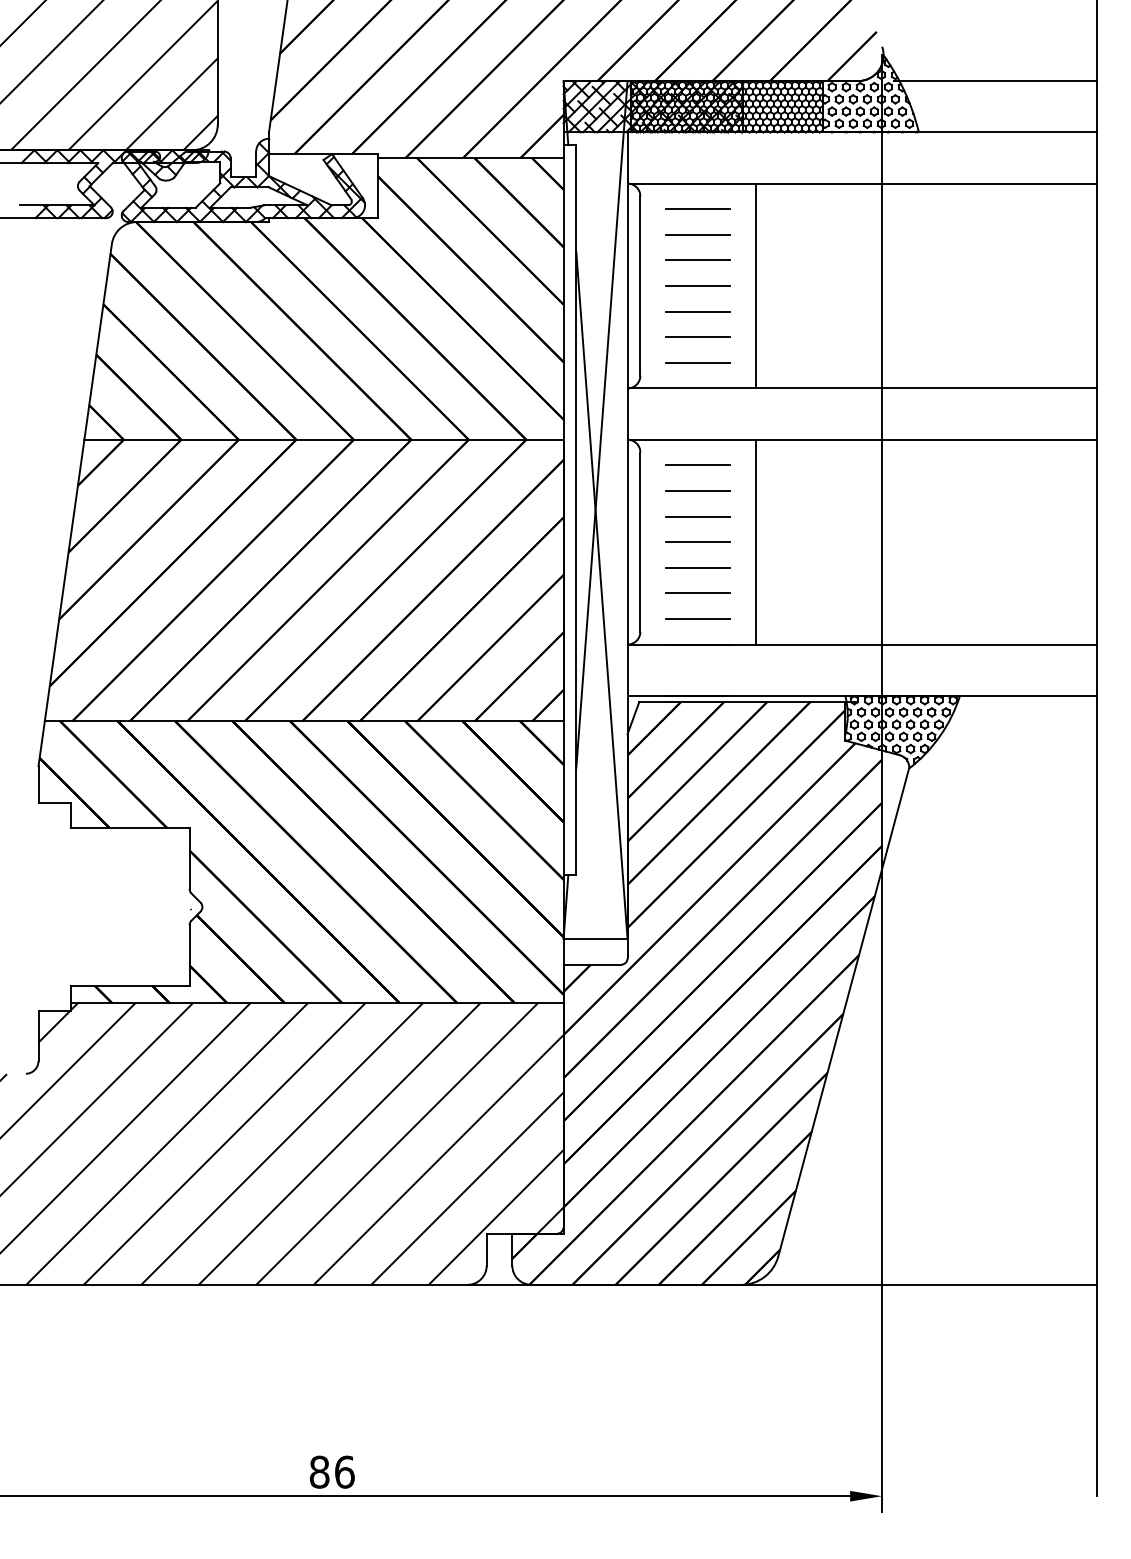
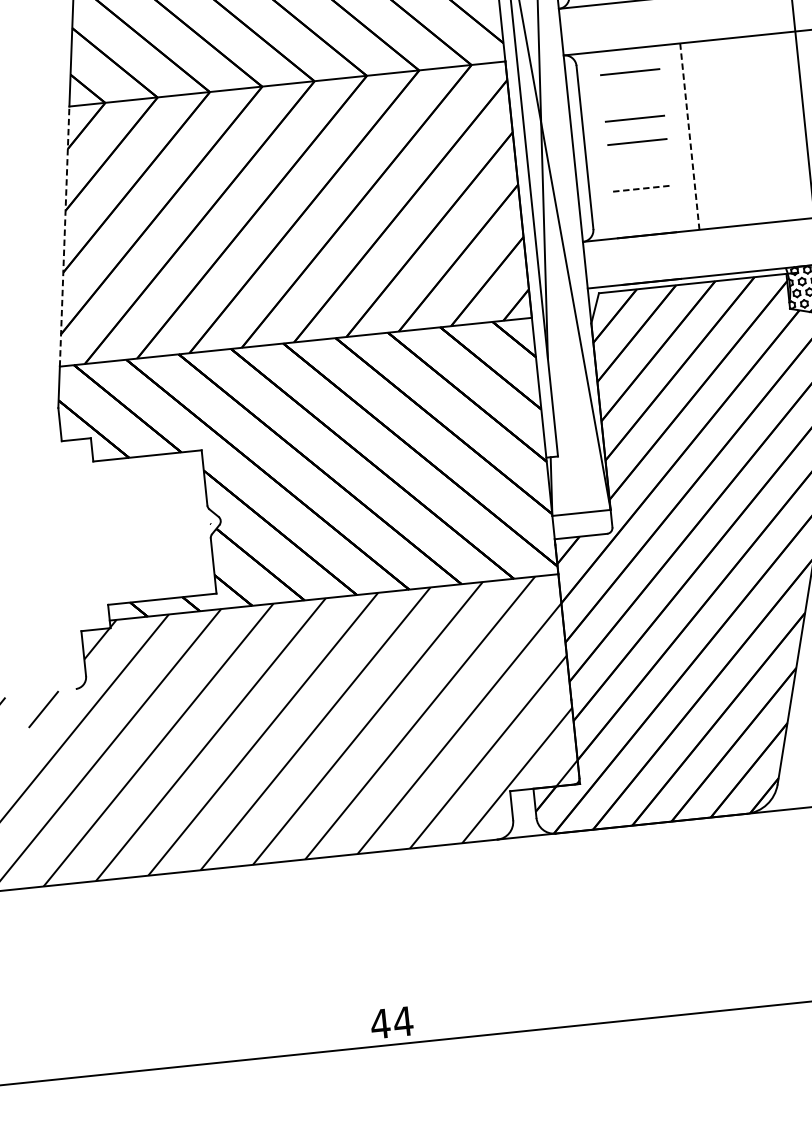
line: (697, 490) -> (632, 95), removed
line: (755, 542) -> (689, 136), solid -> dashed
line: (698, 567) -> (640, 165), removed
line: (64, 580) -> (64, 236), solid -> dashed
line: (698, 593) -> (642, 188), solid -> dashed
line: (698, 618) -> (645, 211), removed
text: (332, 1471) -> (392, 1022), 86 -> 44

